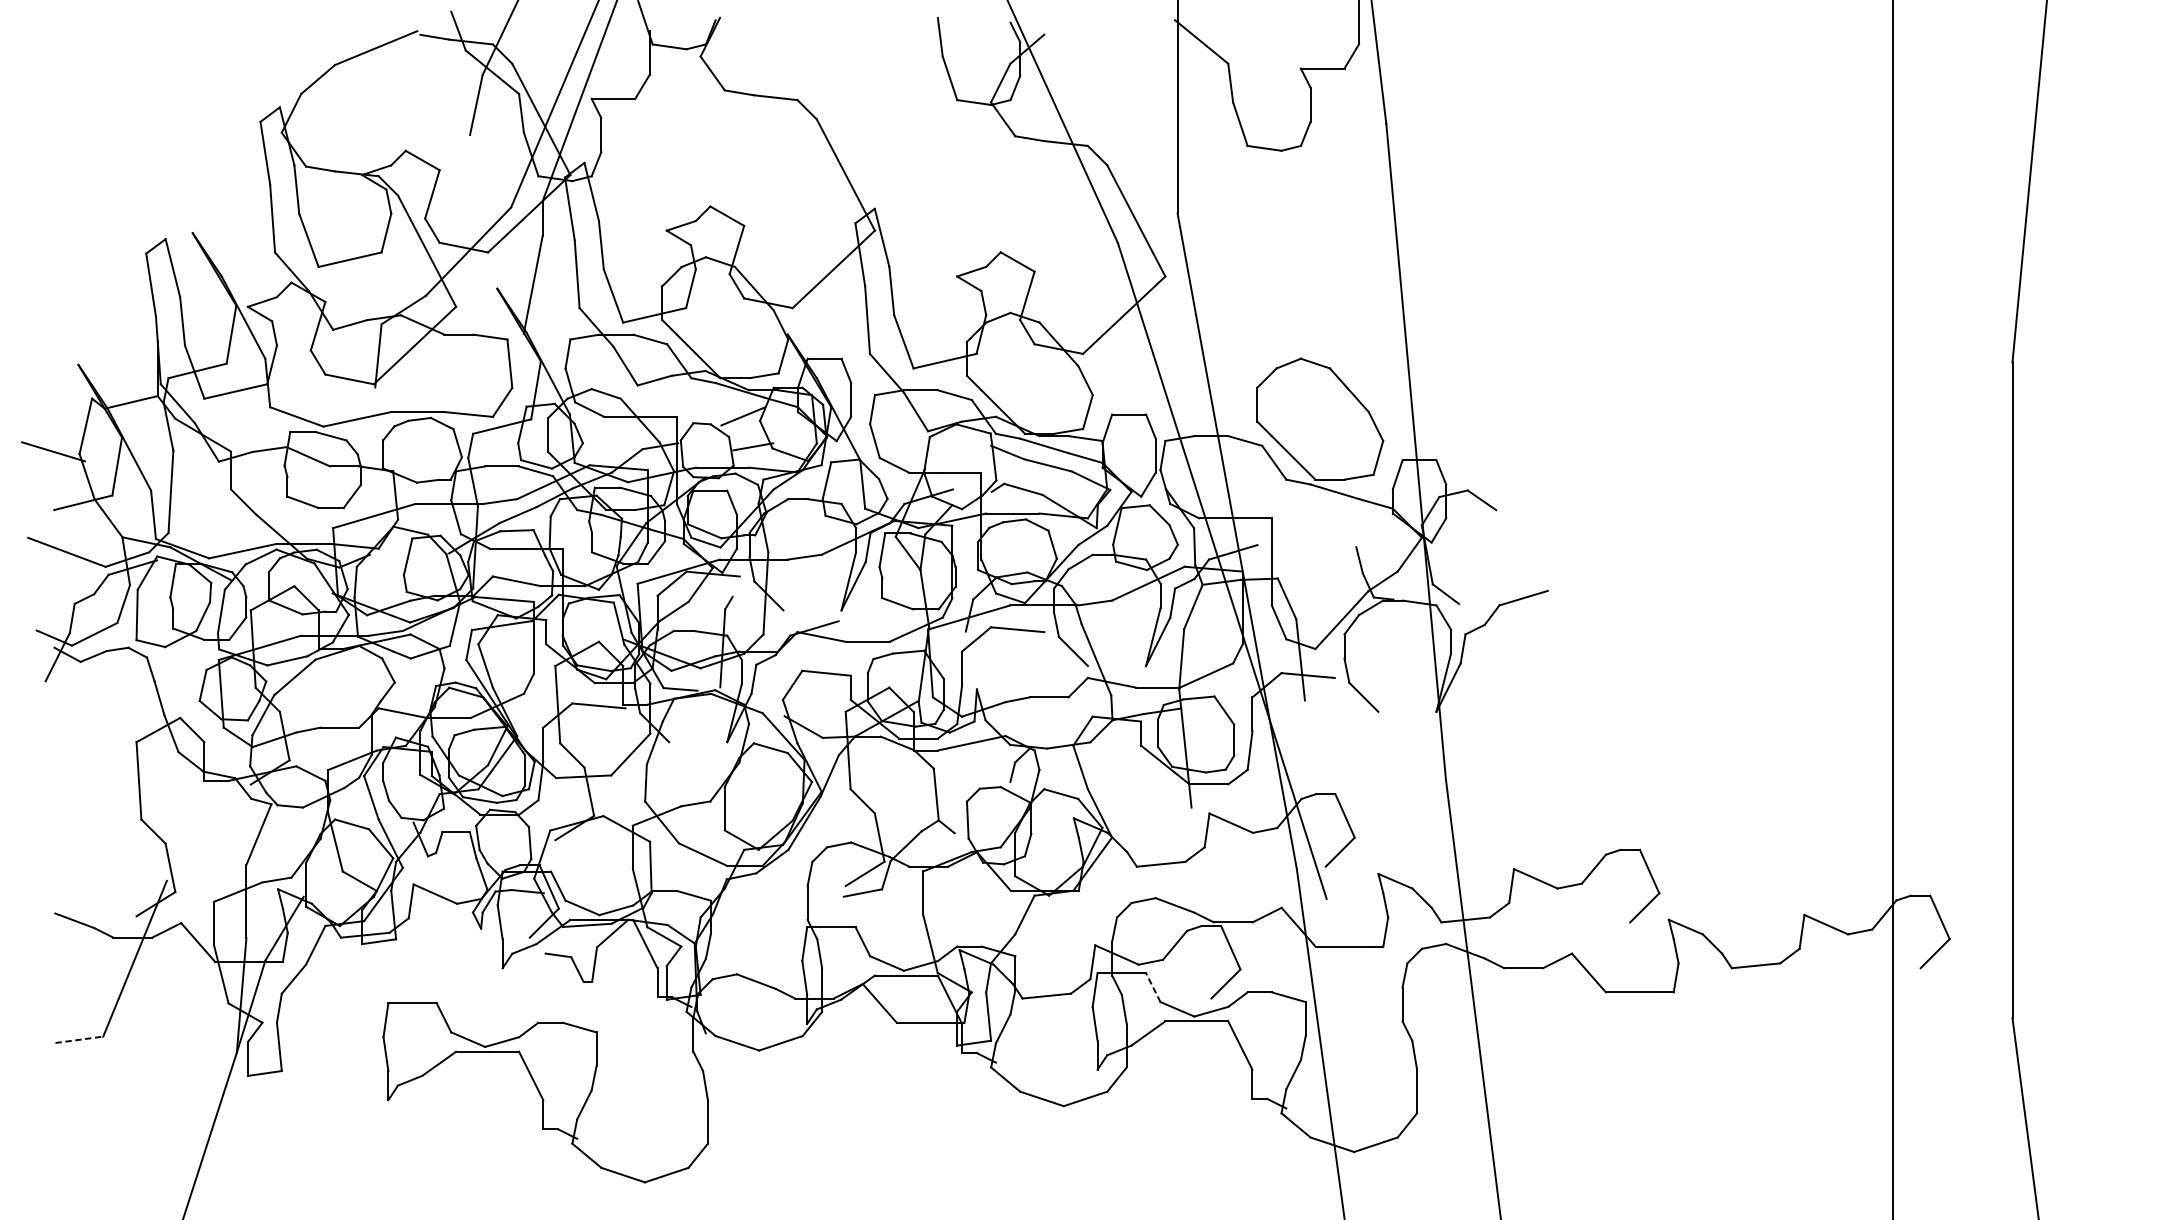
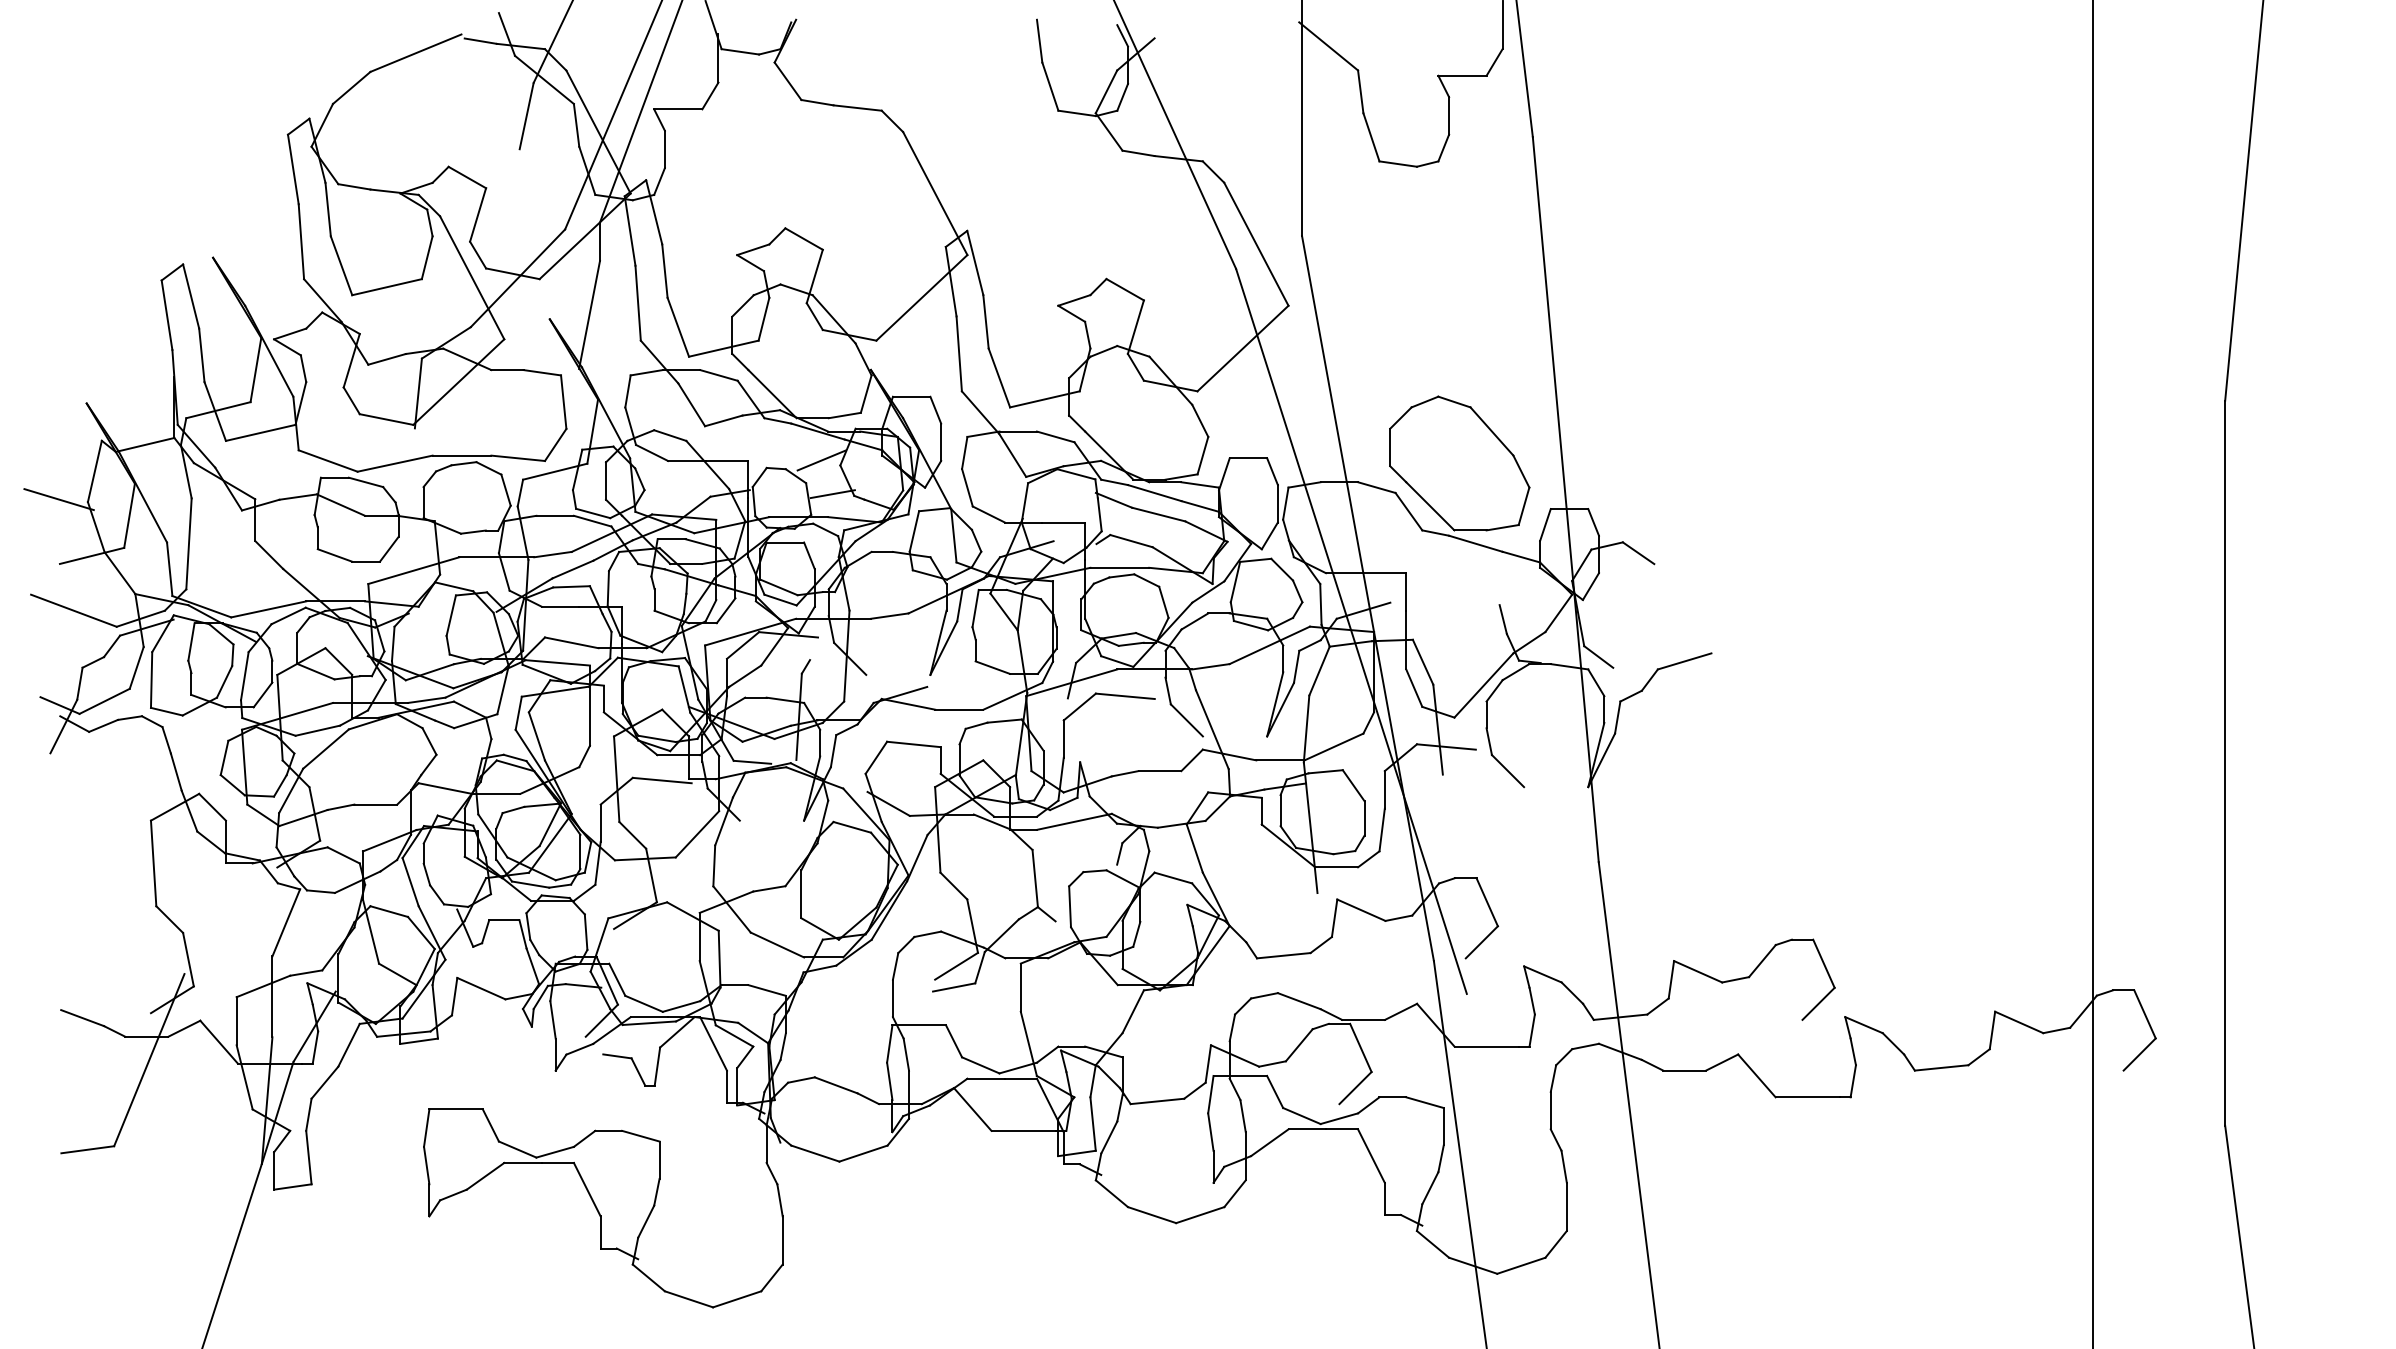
line: (1153, 987) -> (1275, 1091), dashed -> solid
line: (79, 1039) -> (87, 1149), dashed -> solid

